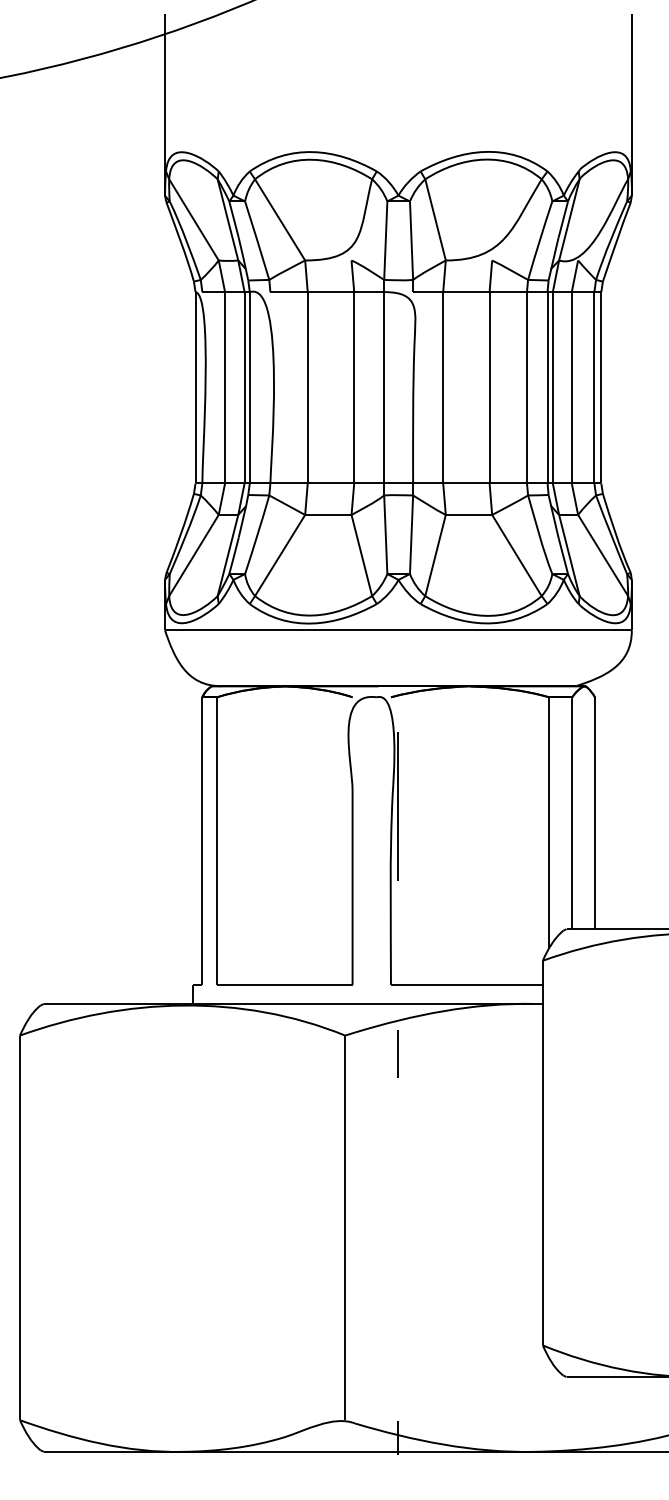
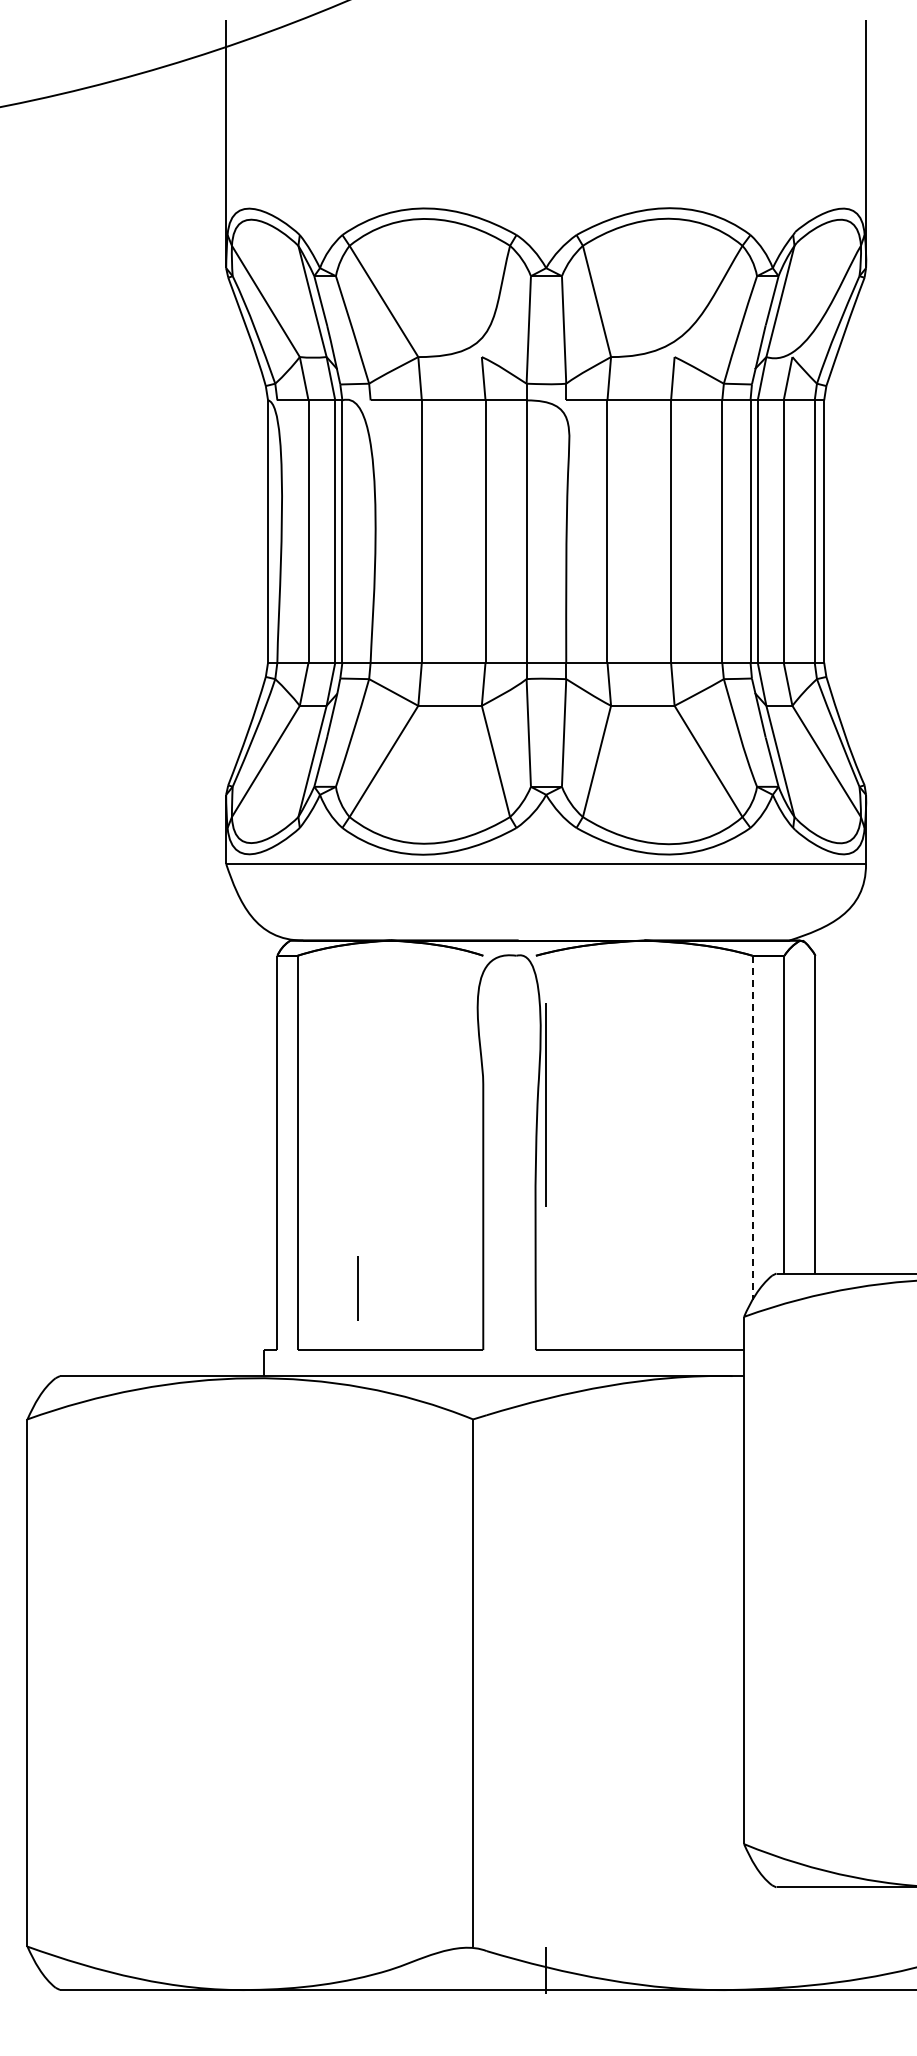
line: (549, 823) -> (752, 1128), solid -> dashed
line: (397, 1053) -> (357, 1288), moved

